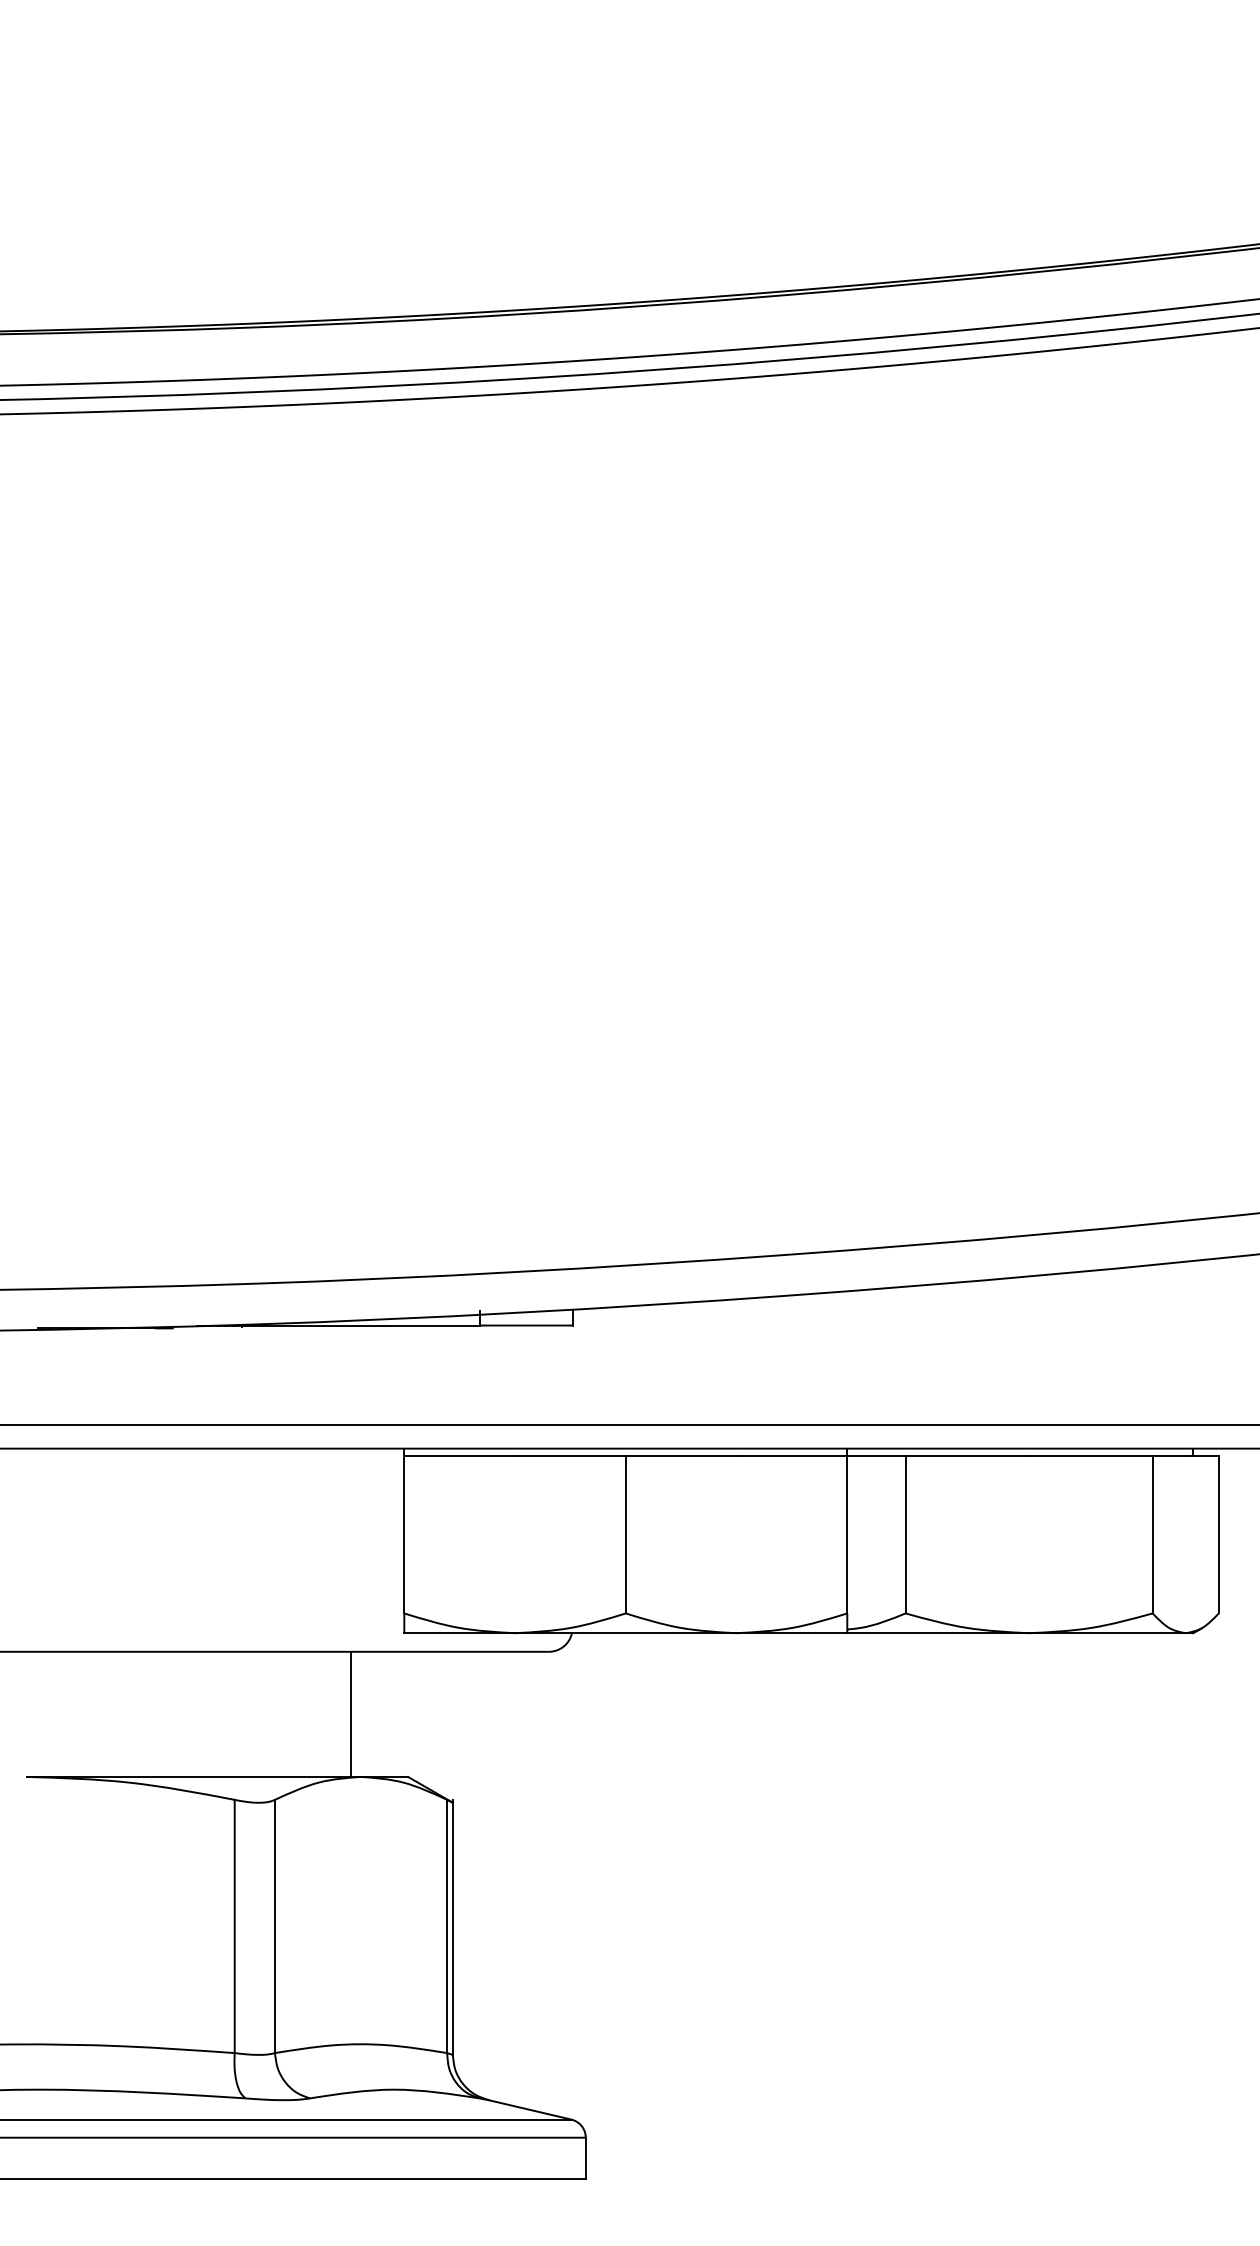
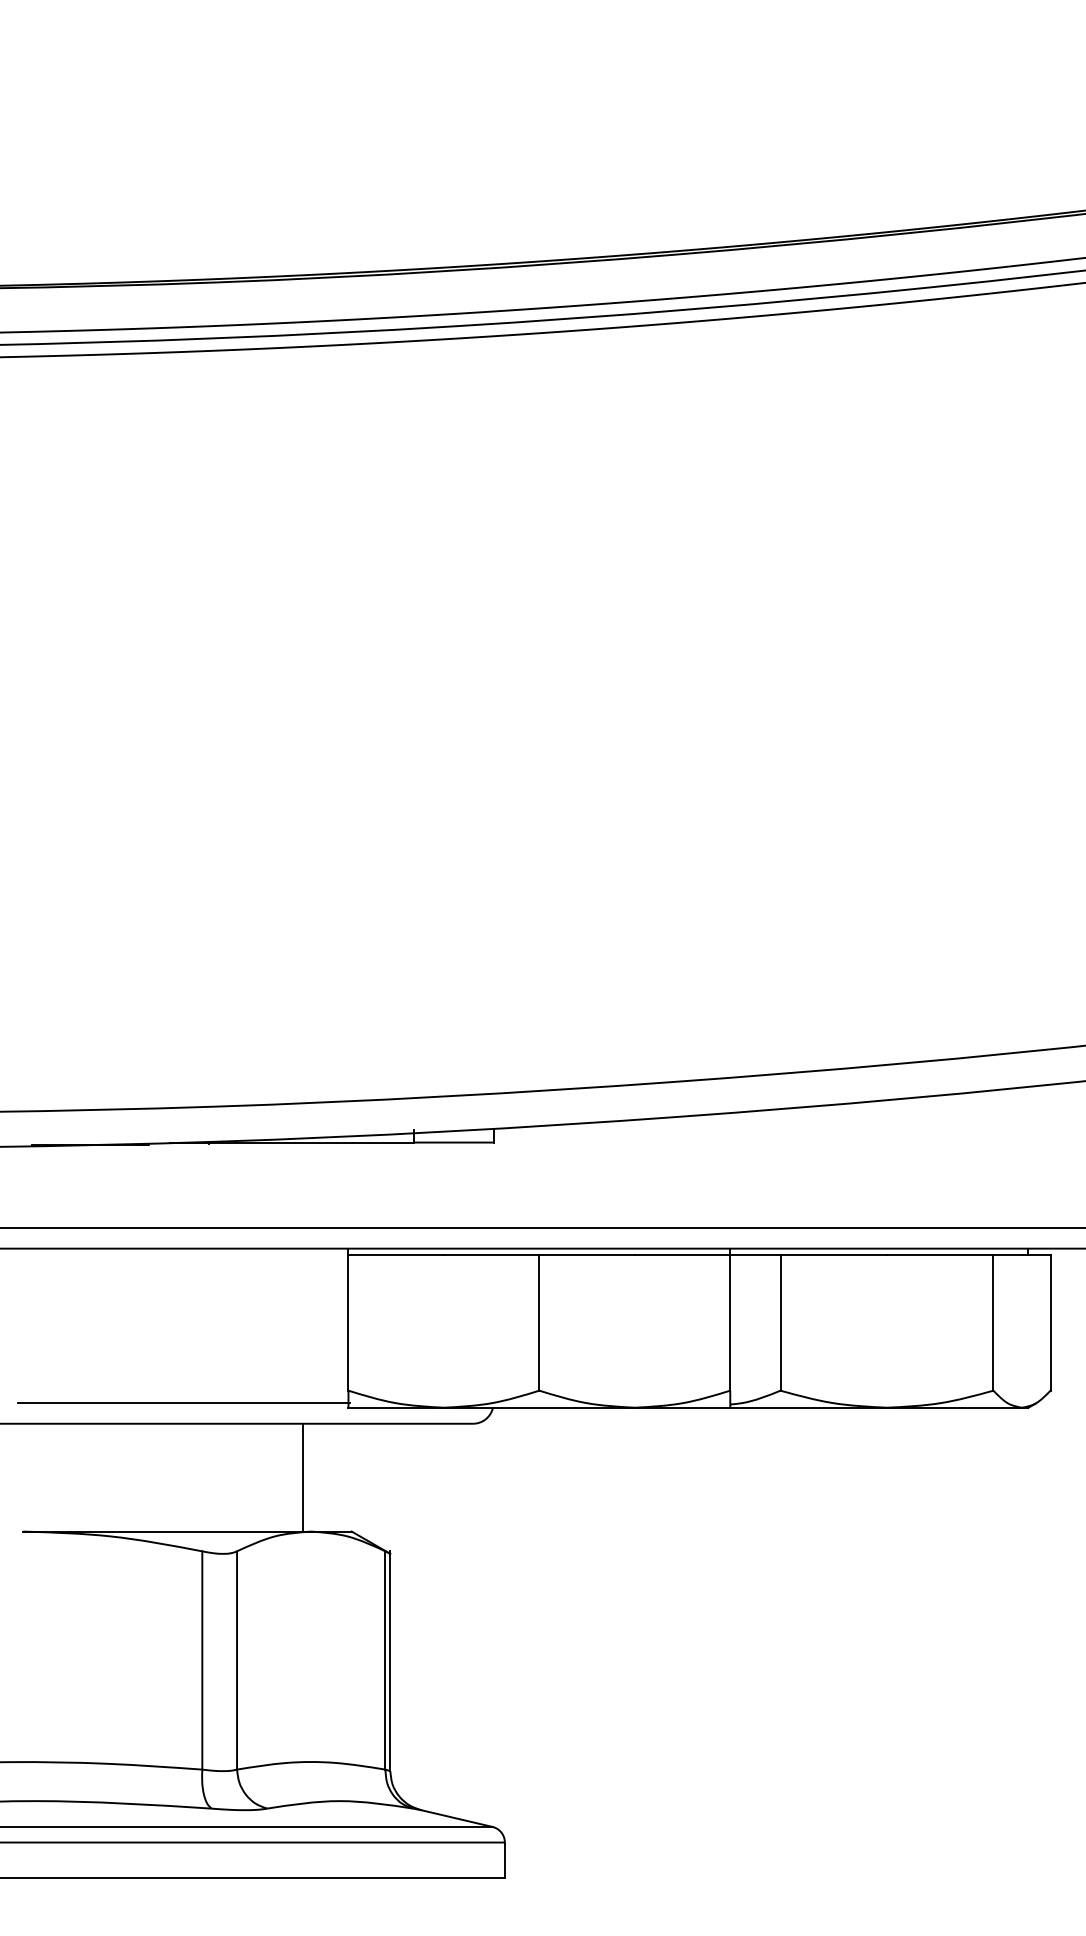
line: (212, 1628) -> (183, 1403), added

